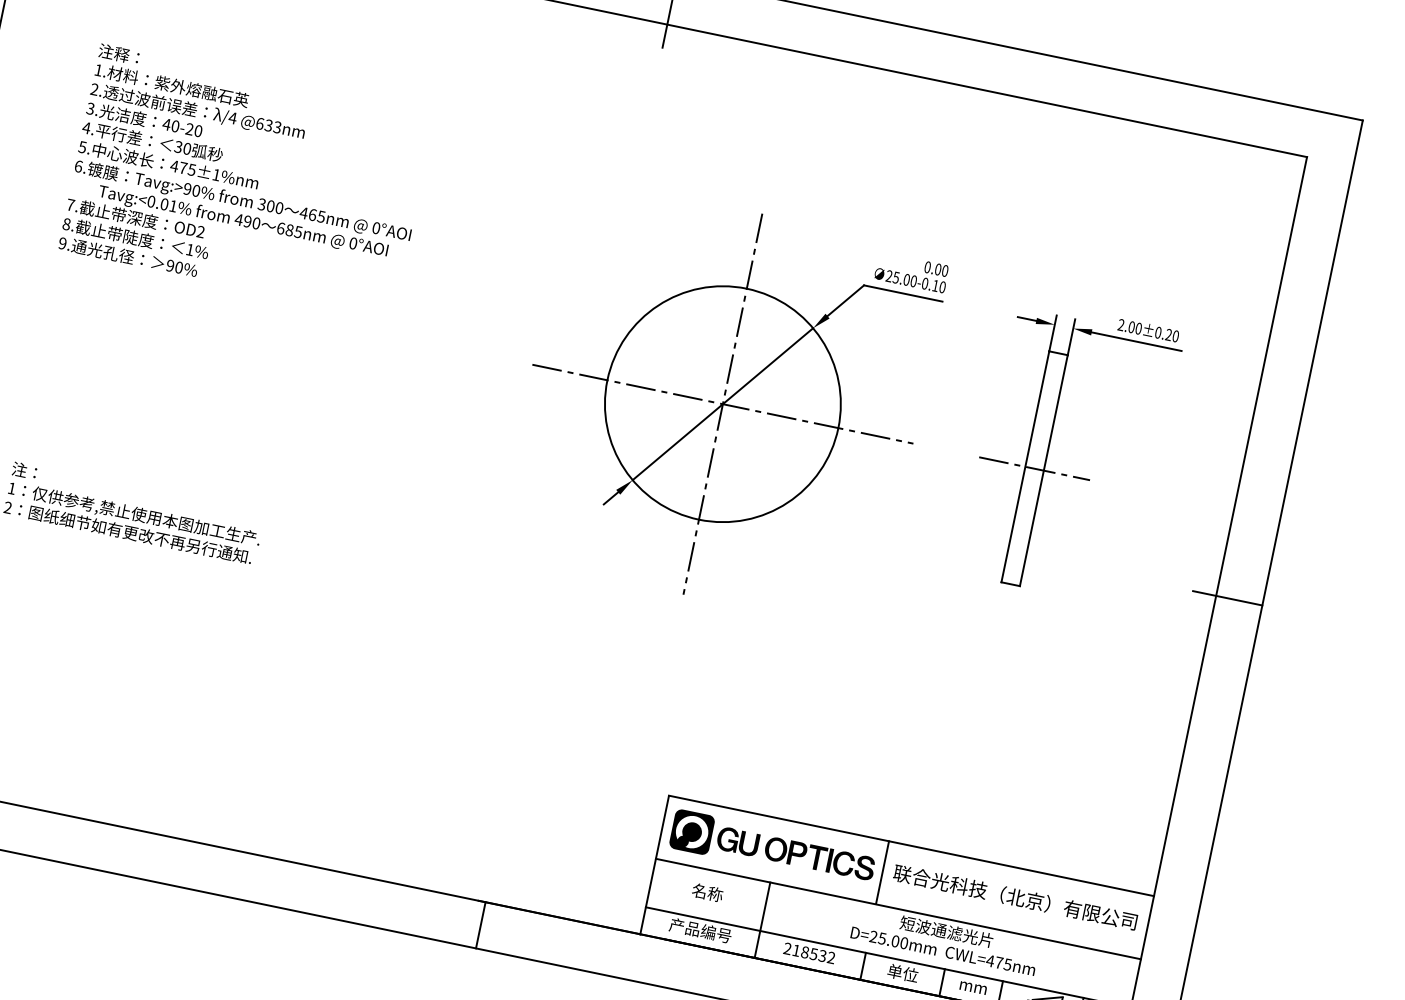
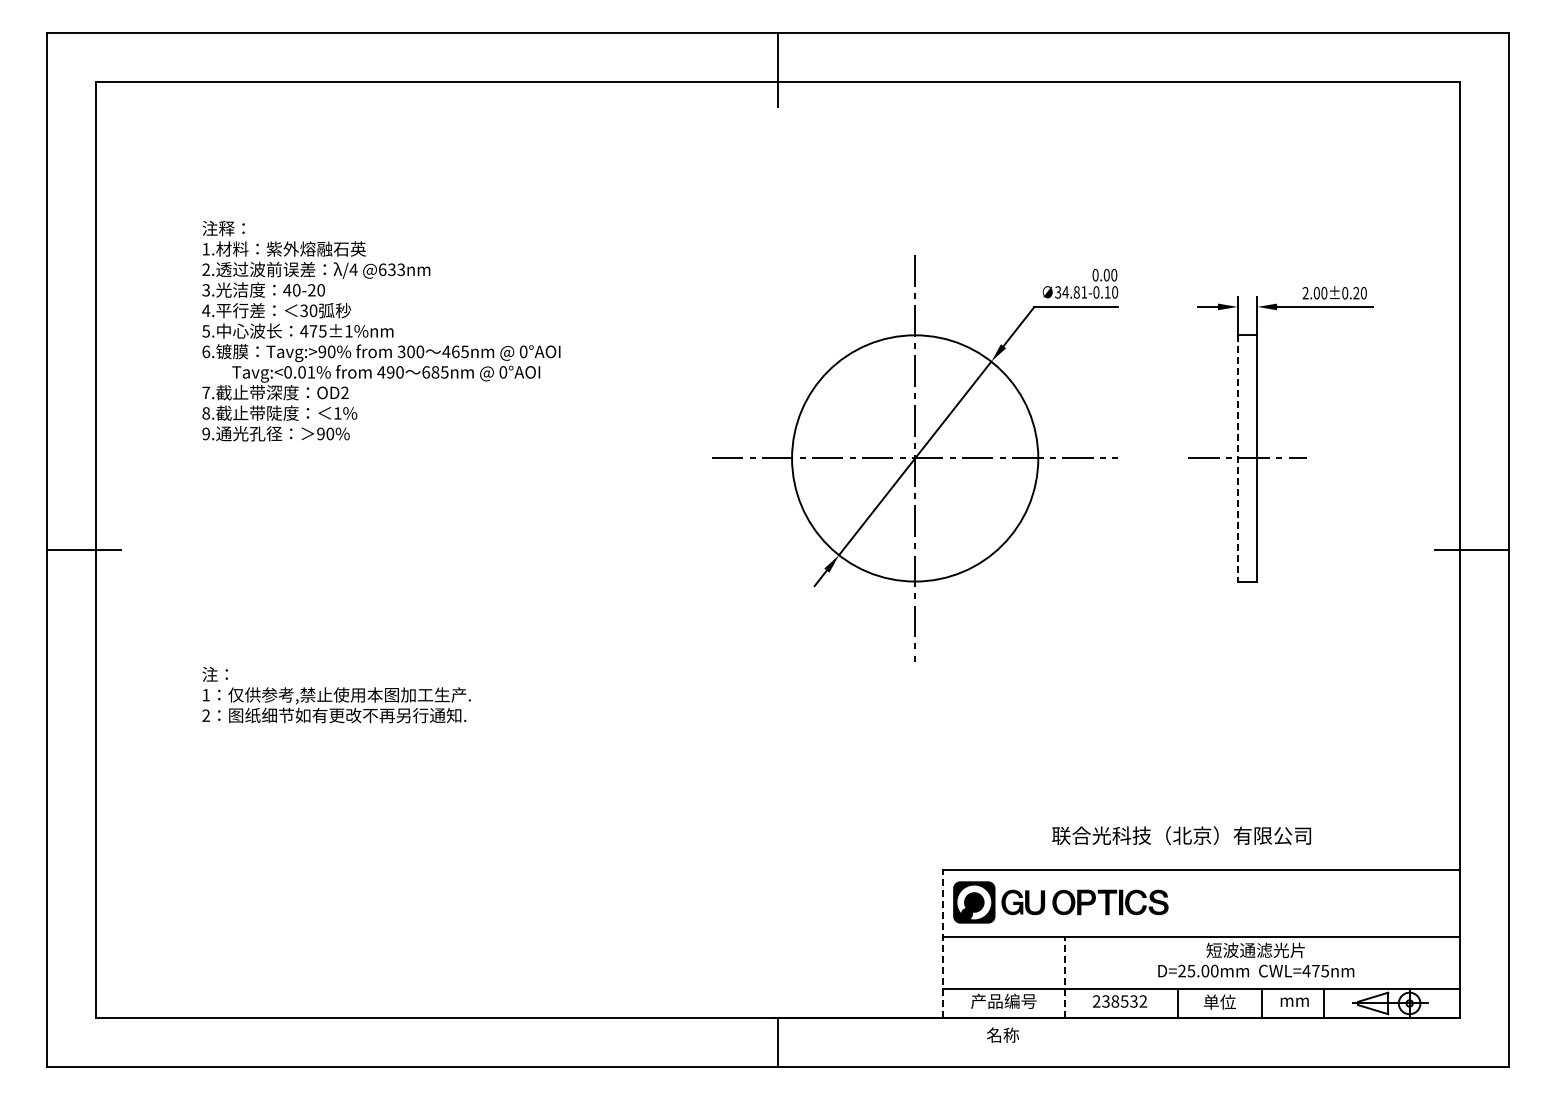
text: (901, 278) -> (1071, 292), 25.00 -> 34.81
line: (1025, 466) -> (1237, 458), solid -> dashed
line: (654, 865) -> (942, 944), solid -> dashed
line: (882, 872) -> (1177, 903), removed
text: (708, 892) -> (1003, 1034), moved
text: (1015, 897) -> (1181, 835), moved
line: (762, 920) -> (1064, 977), solid -> dashed
text: (795, 950) -> (1105, 1001), 218532 -> 238532

